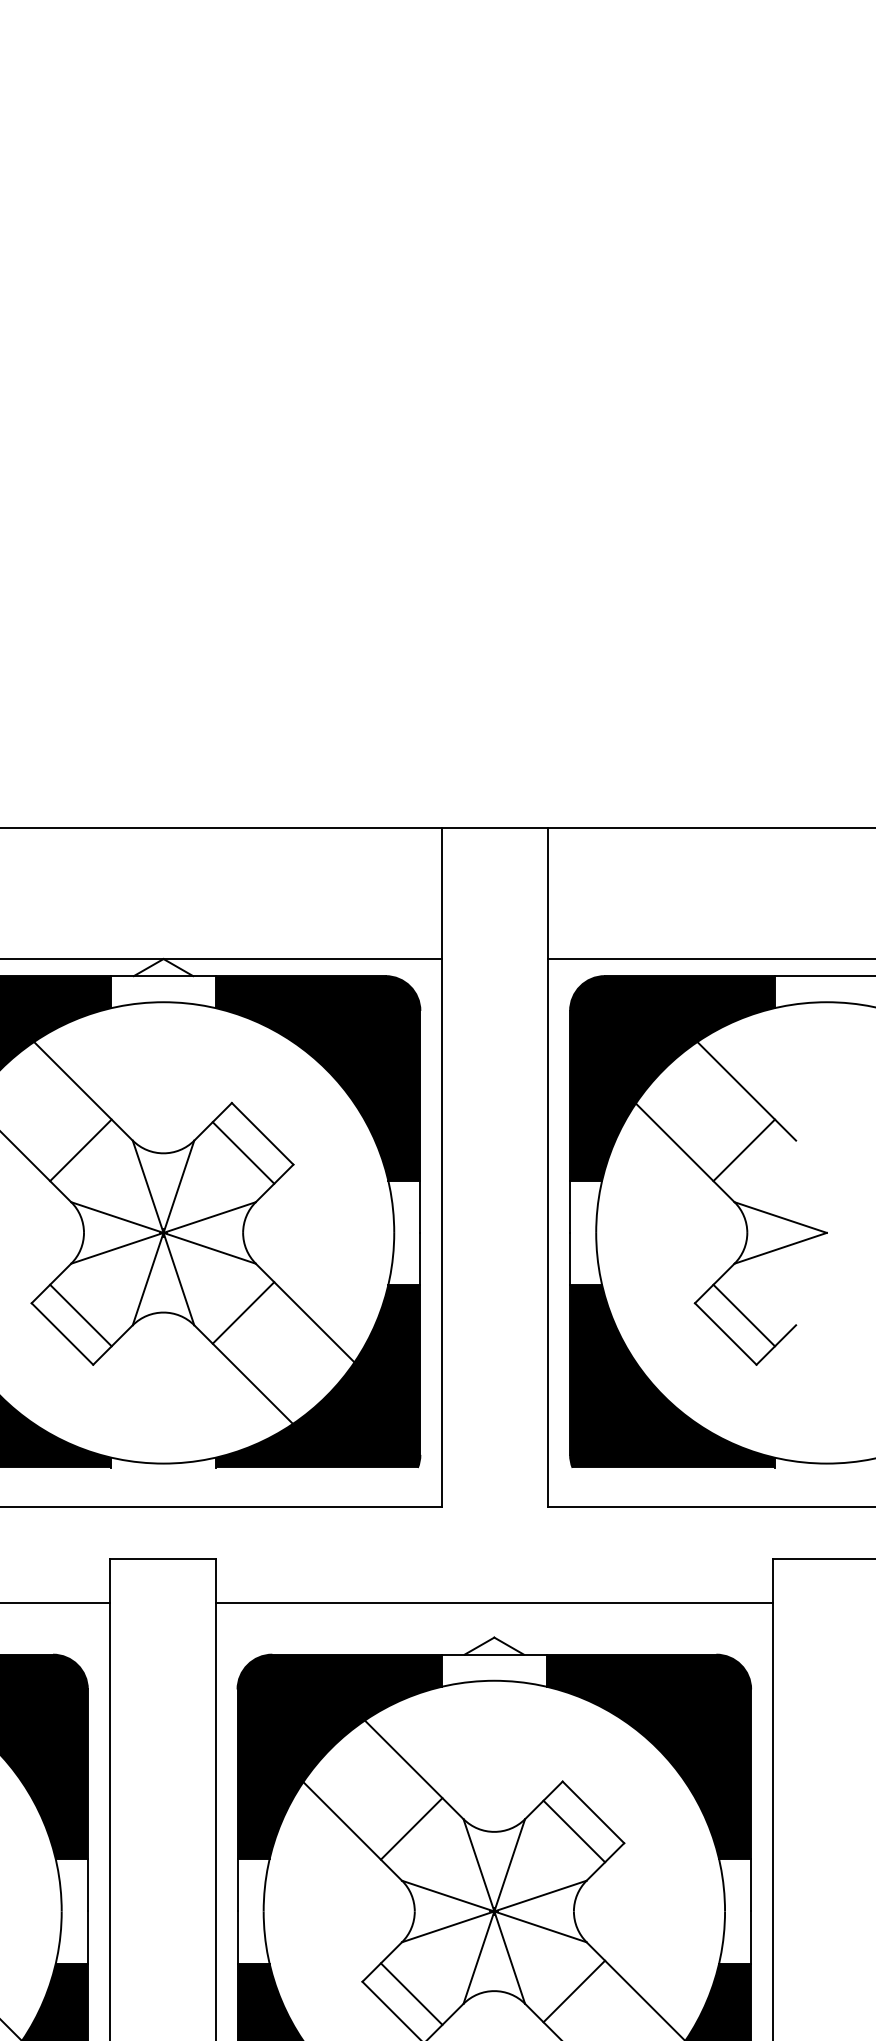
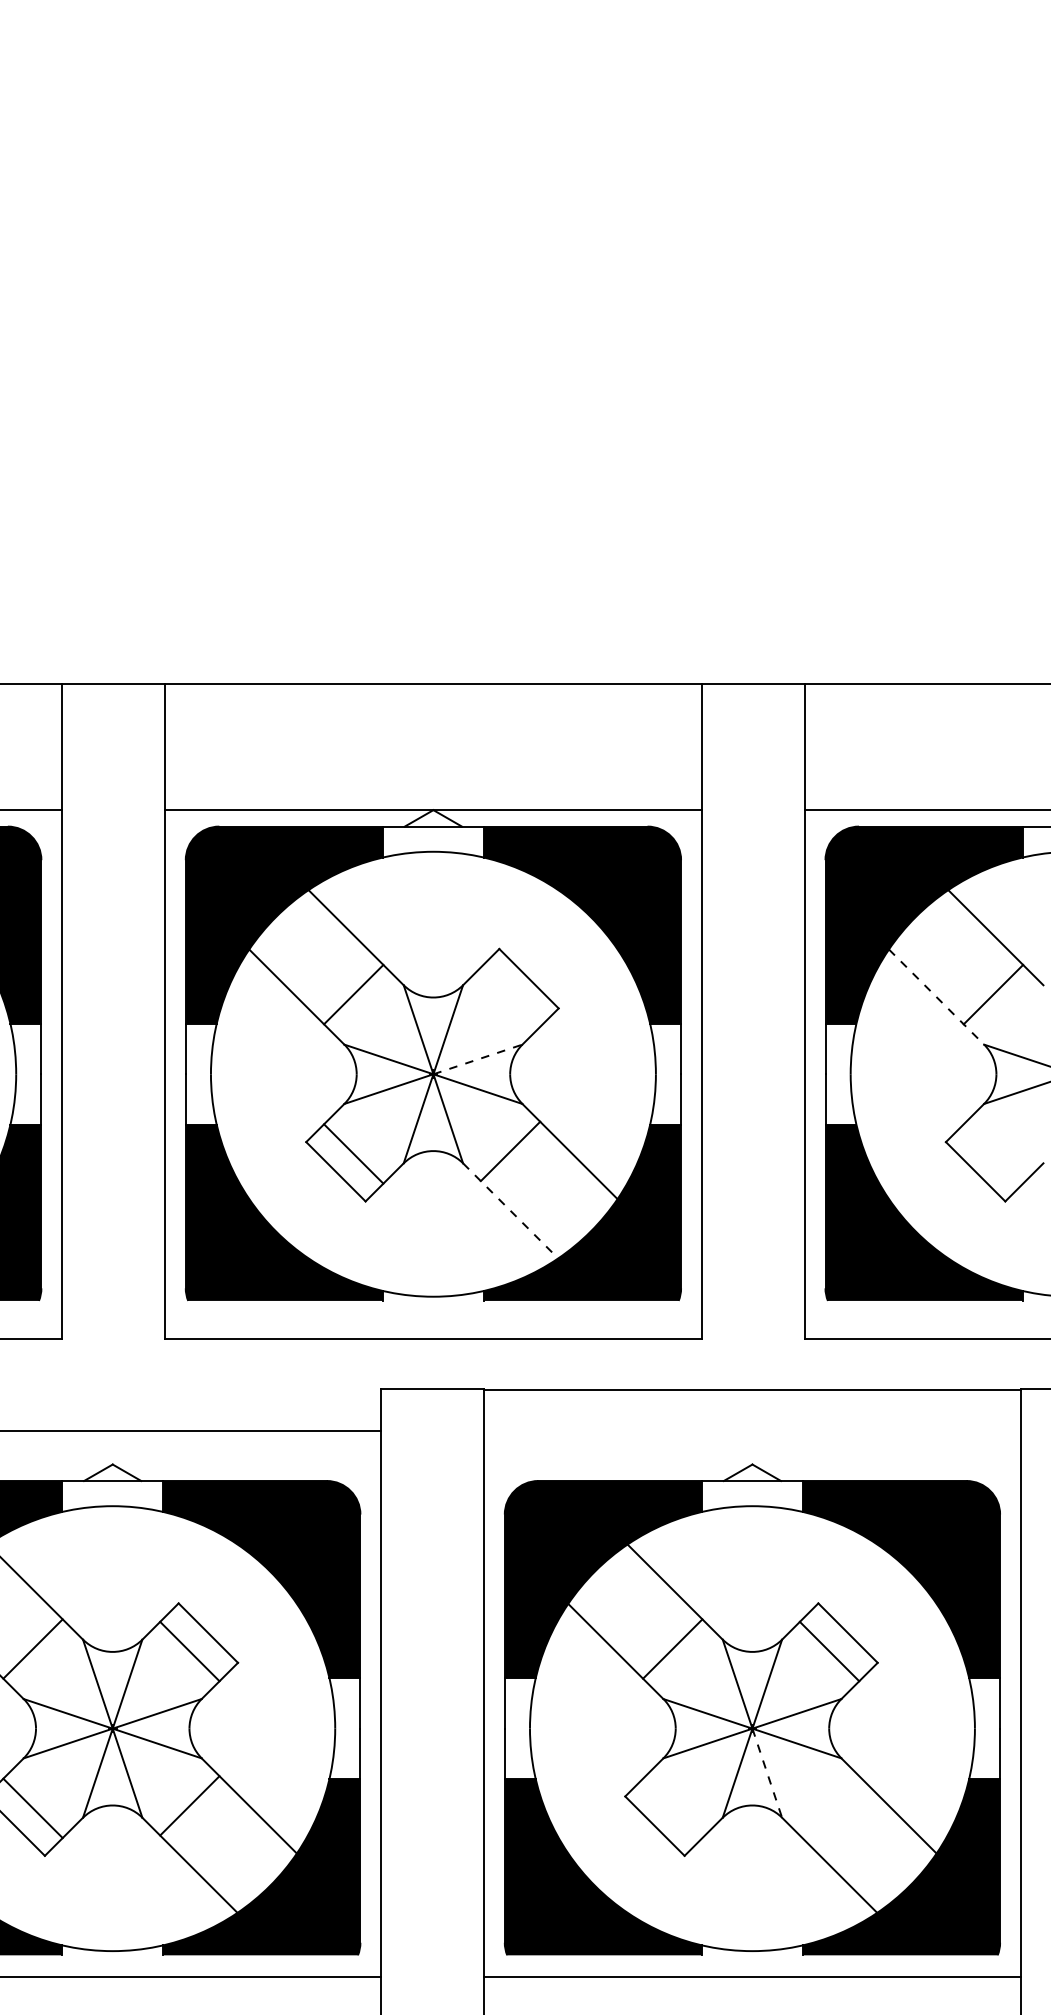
line: (243, 1152) -> (510, 996), removed
line: (685, 1153) -> (936, 997), solid -> dashed
line: (209, 1217) -> (477, 1059), solid -> dashed
line: (744, 1315) -> (993, 1153), removed
line: (243, 1375) -> (510, 1211), solid -> dashed
line: (494, 1603) -> (752, 1390), moved
line: (509, 1957) -> (767, 1773), solid -> dashed
line: (574, 1991) -> (829, 1805), removed
line: (411, 1994) -> (672, 1808), removed

